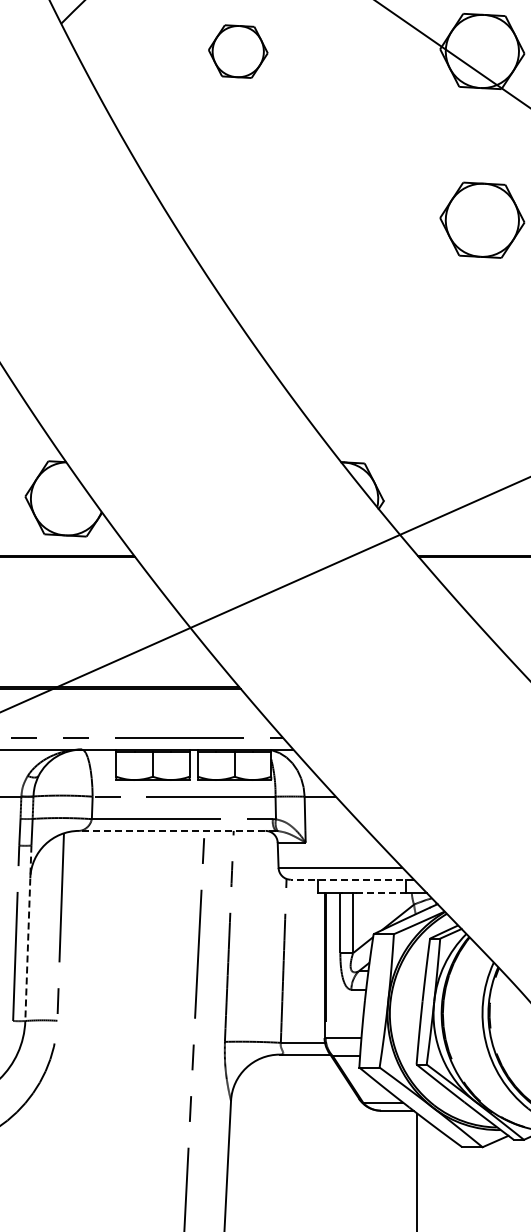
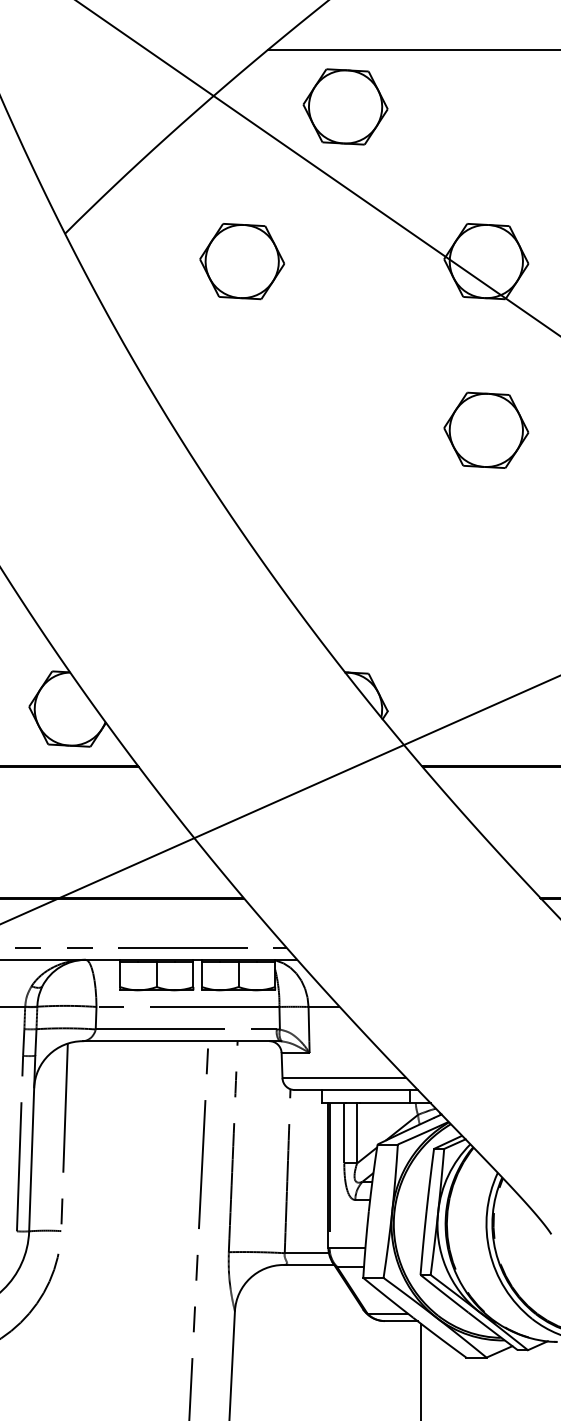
part: (237, 51) -> (241, 261), size x1.43
line: (176, 831) -> (180, 1041), dashed -> solid
line: (352, 880) -> (356, 1090), dashed -> solid
line: (380, 893) -> (384, 1103), dashed -> solid
line: (28, 933) -> (32, 1143), dashed -> solid

